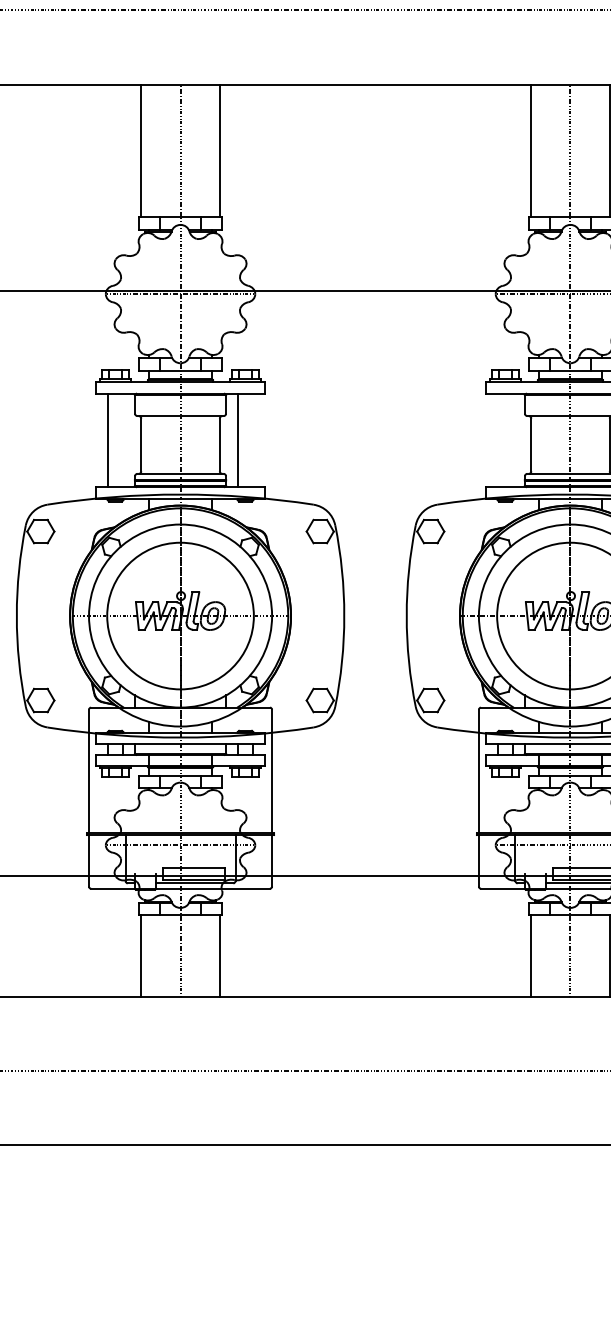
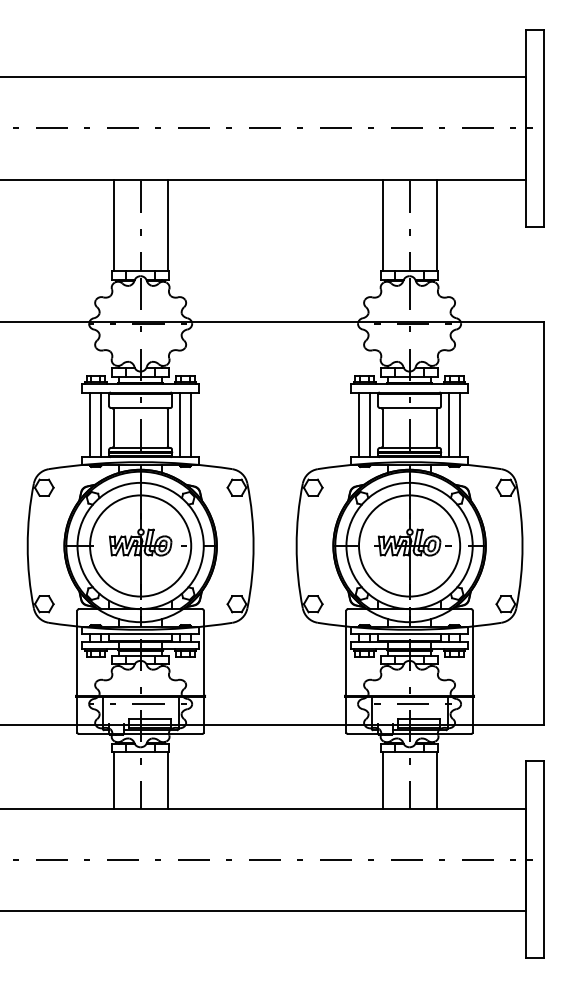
line: (123, 439) -> (101, 424), added
line: (252, 439) -> (190, 424), added
line: (497, 439) -> (359, 424), added
line: (513, 439) -> (370, 424), added

